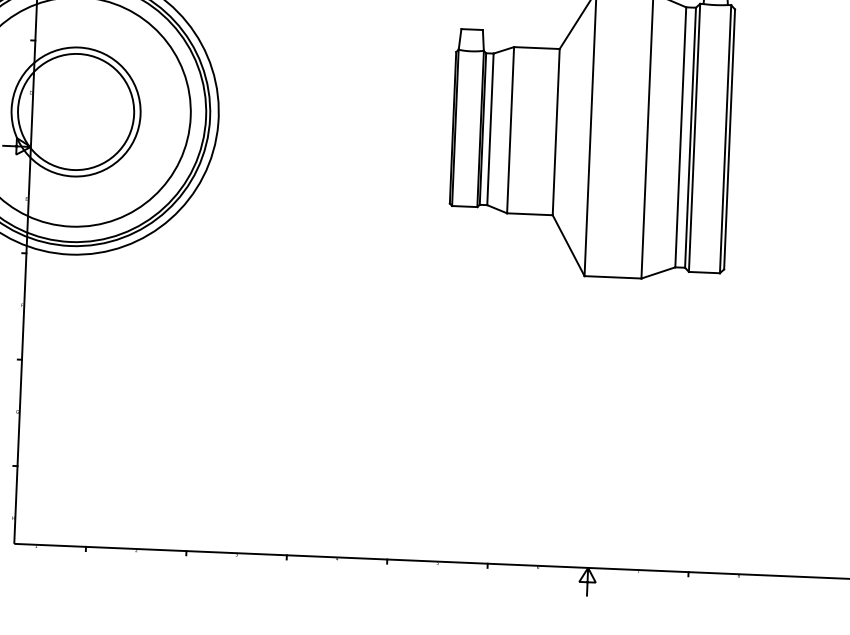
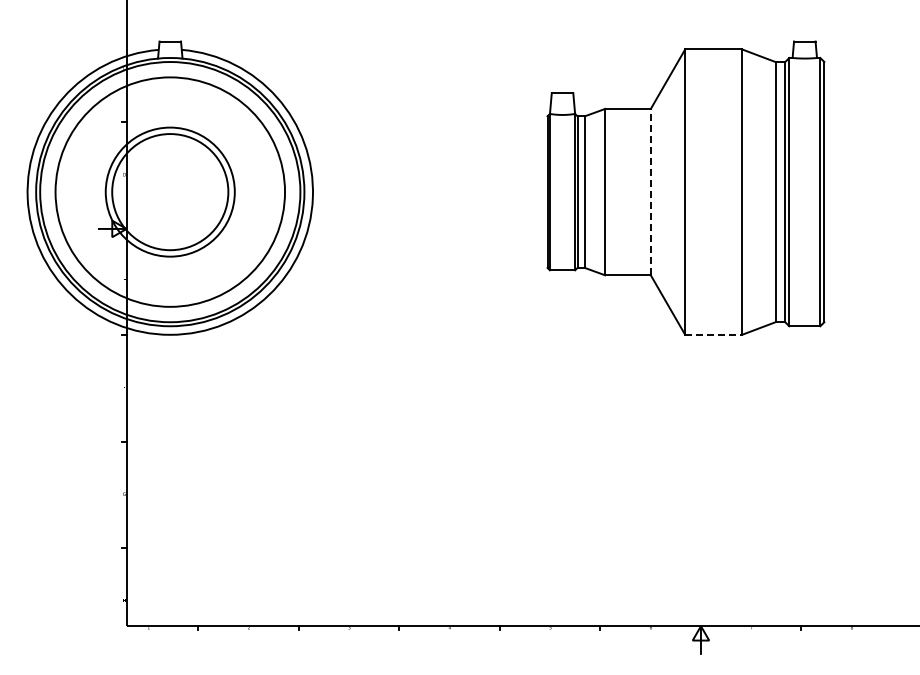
line: (555, 131) -> (650, 191), solid -> dashed
line: (613, 277) -> (714, 334), solid -> dashed

